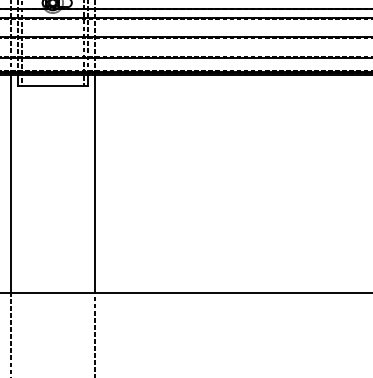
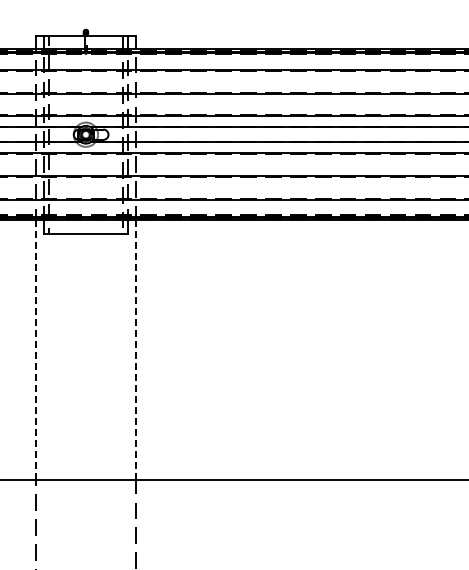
line: (95, 183) -> (136, 349), solid -> dashed
line: (10, 184) -> (35, 350), solid -> dashed

